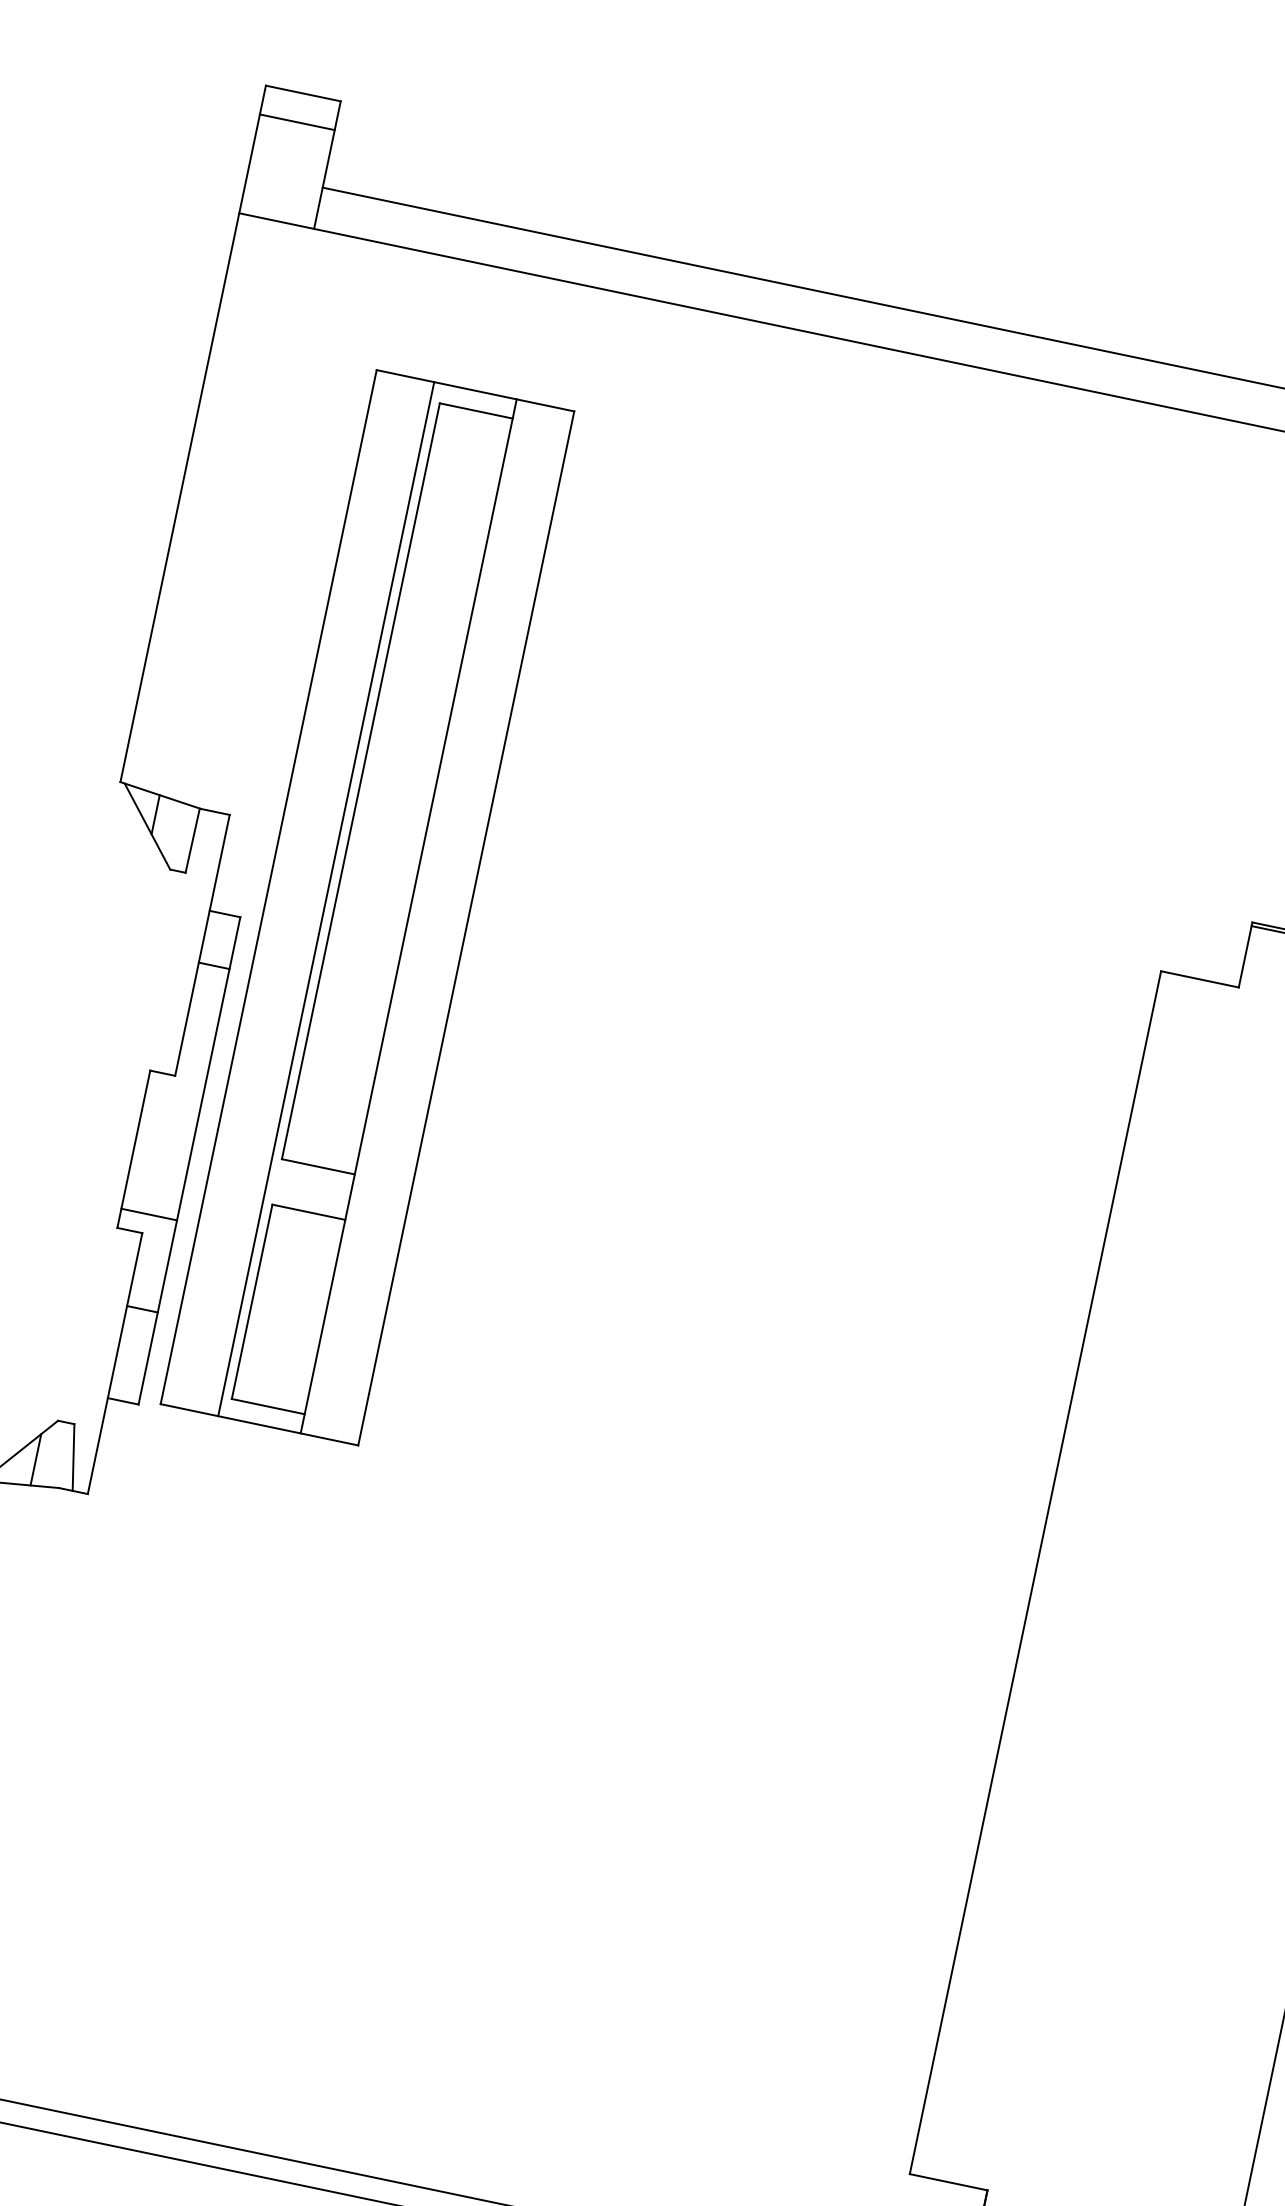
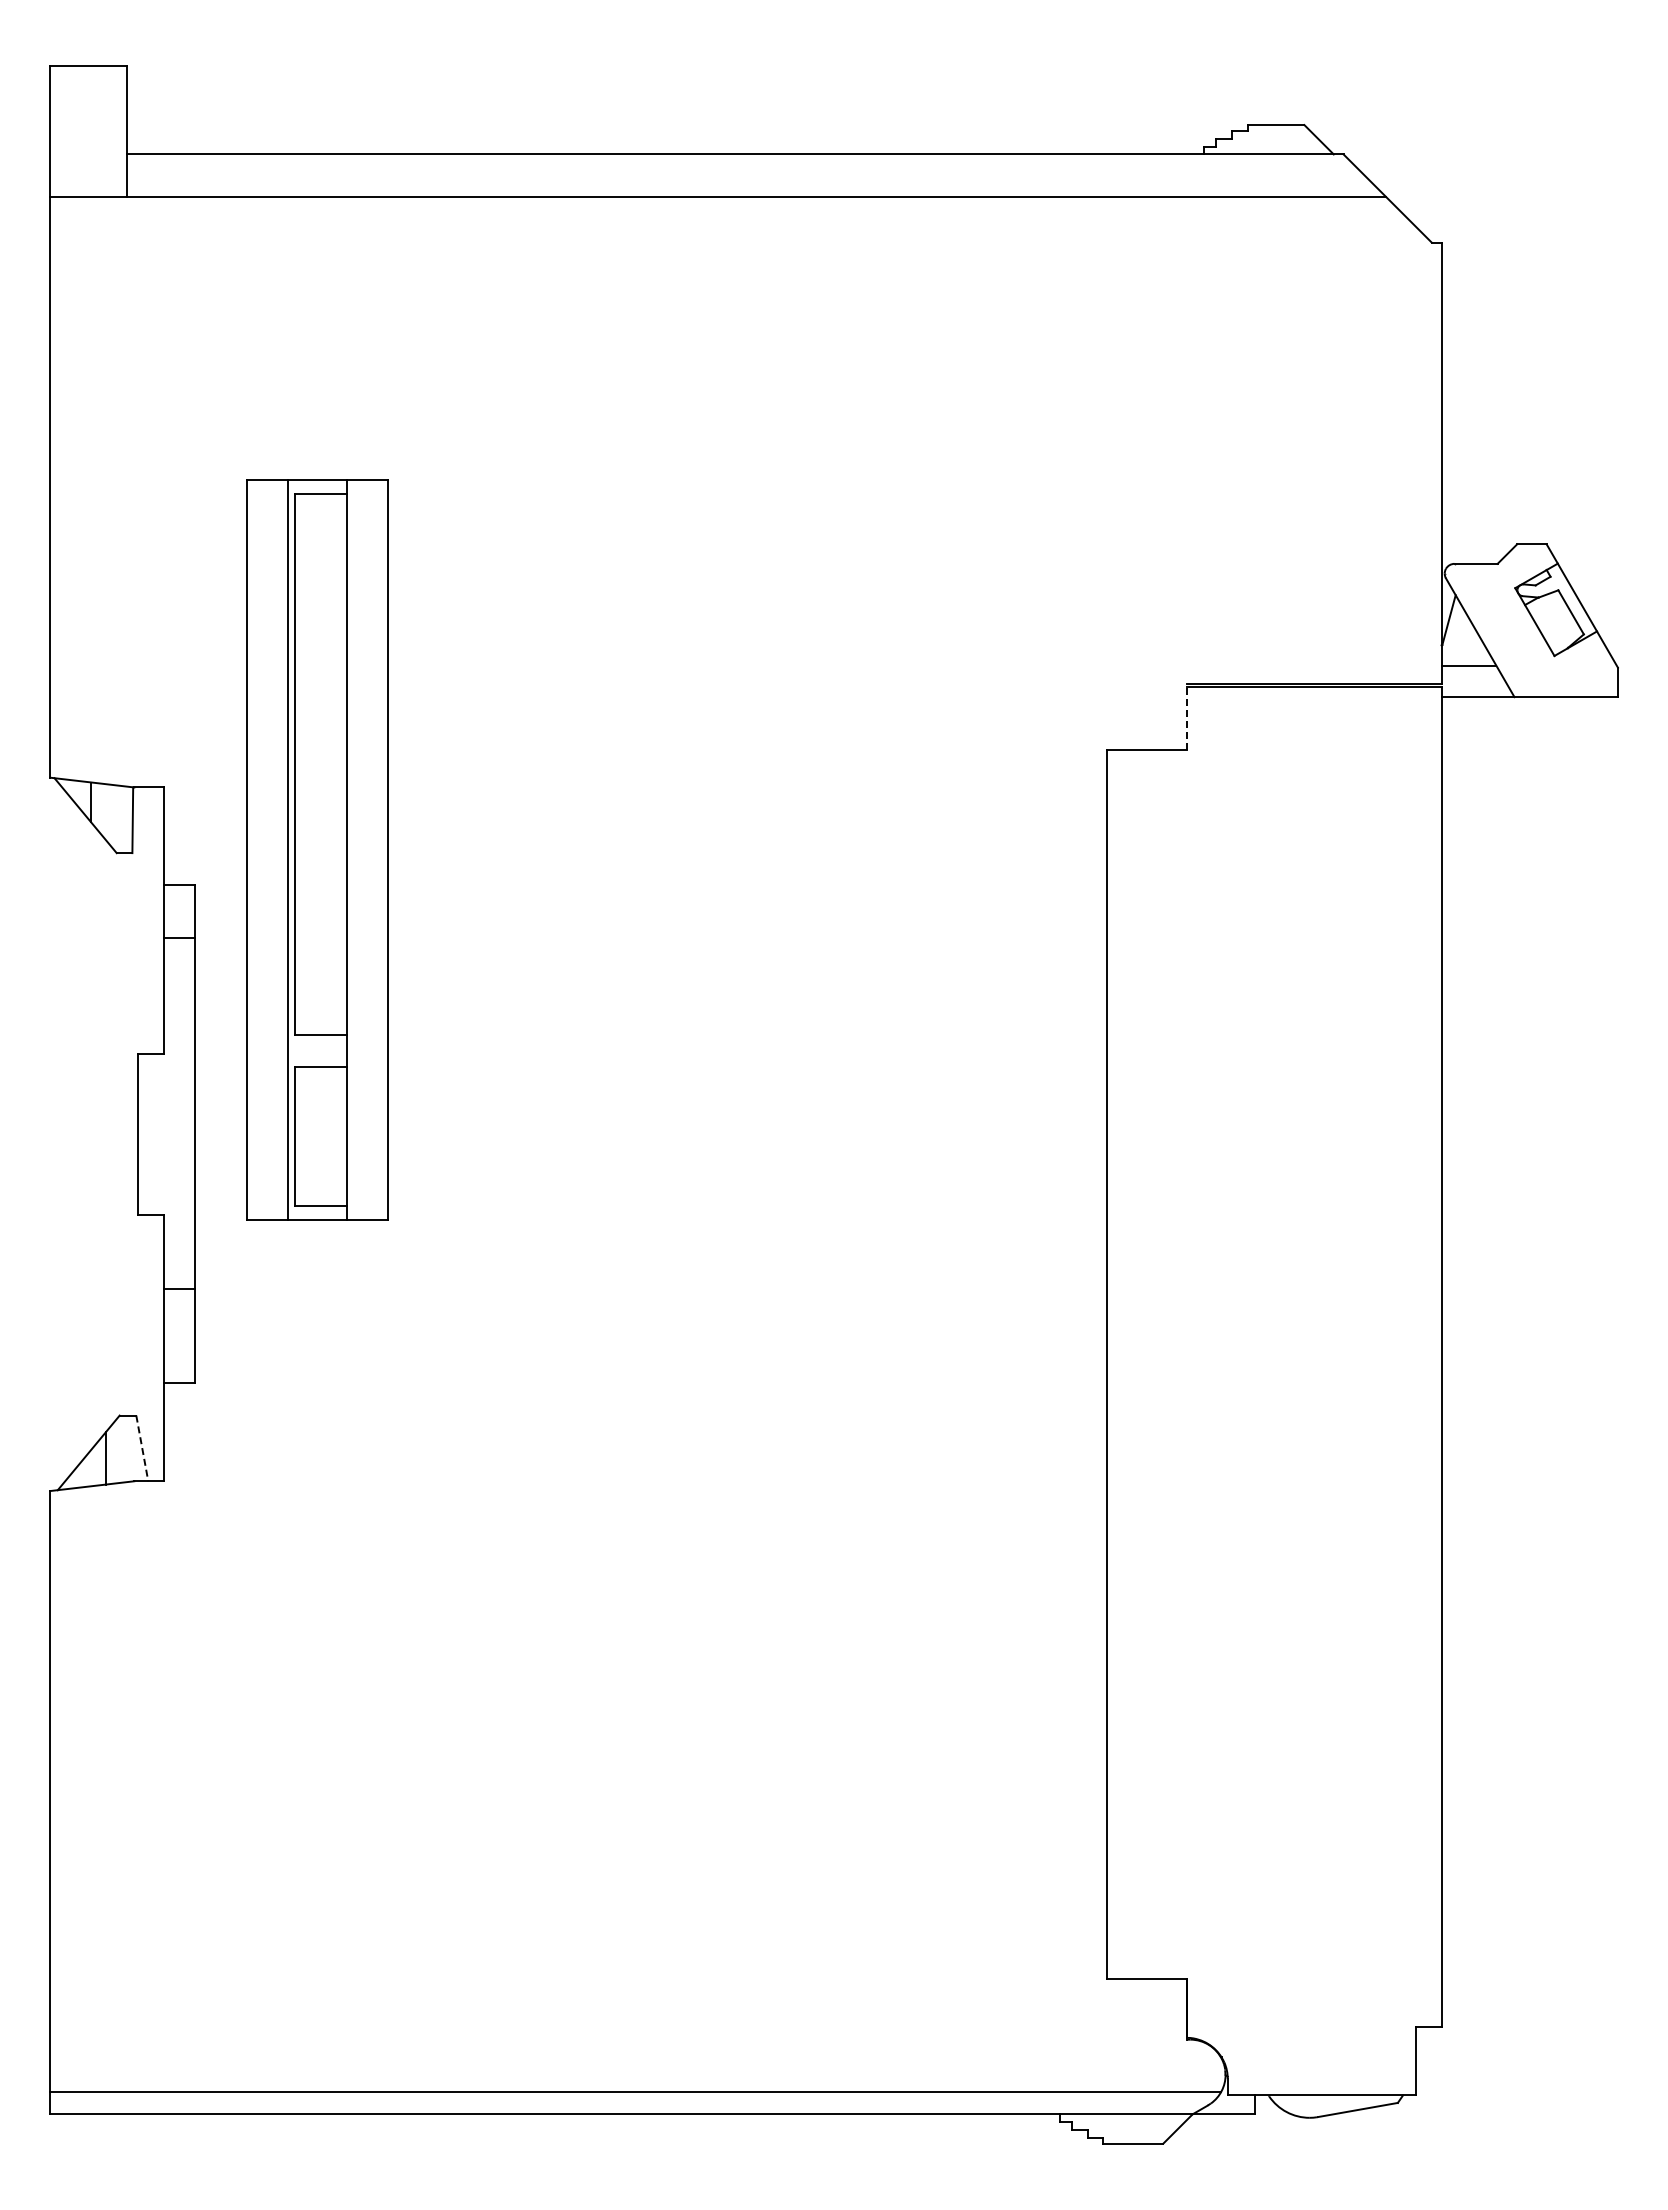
line: (297, 122) -> (88, 95), removed
part: (367, 907) -> (317, 849), size x0.7
line: (1245, 954) -> (1186, 716), solid -> dashed
line: (148, 1214) -> (166, 1195), removed
line: (73, 1457) -> (142, 1448), solid -> dashed

